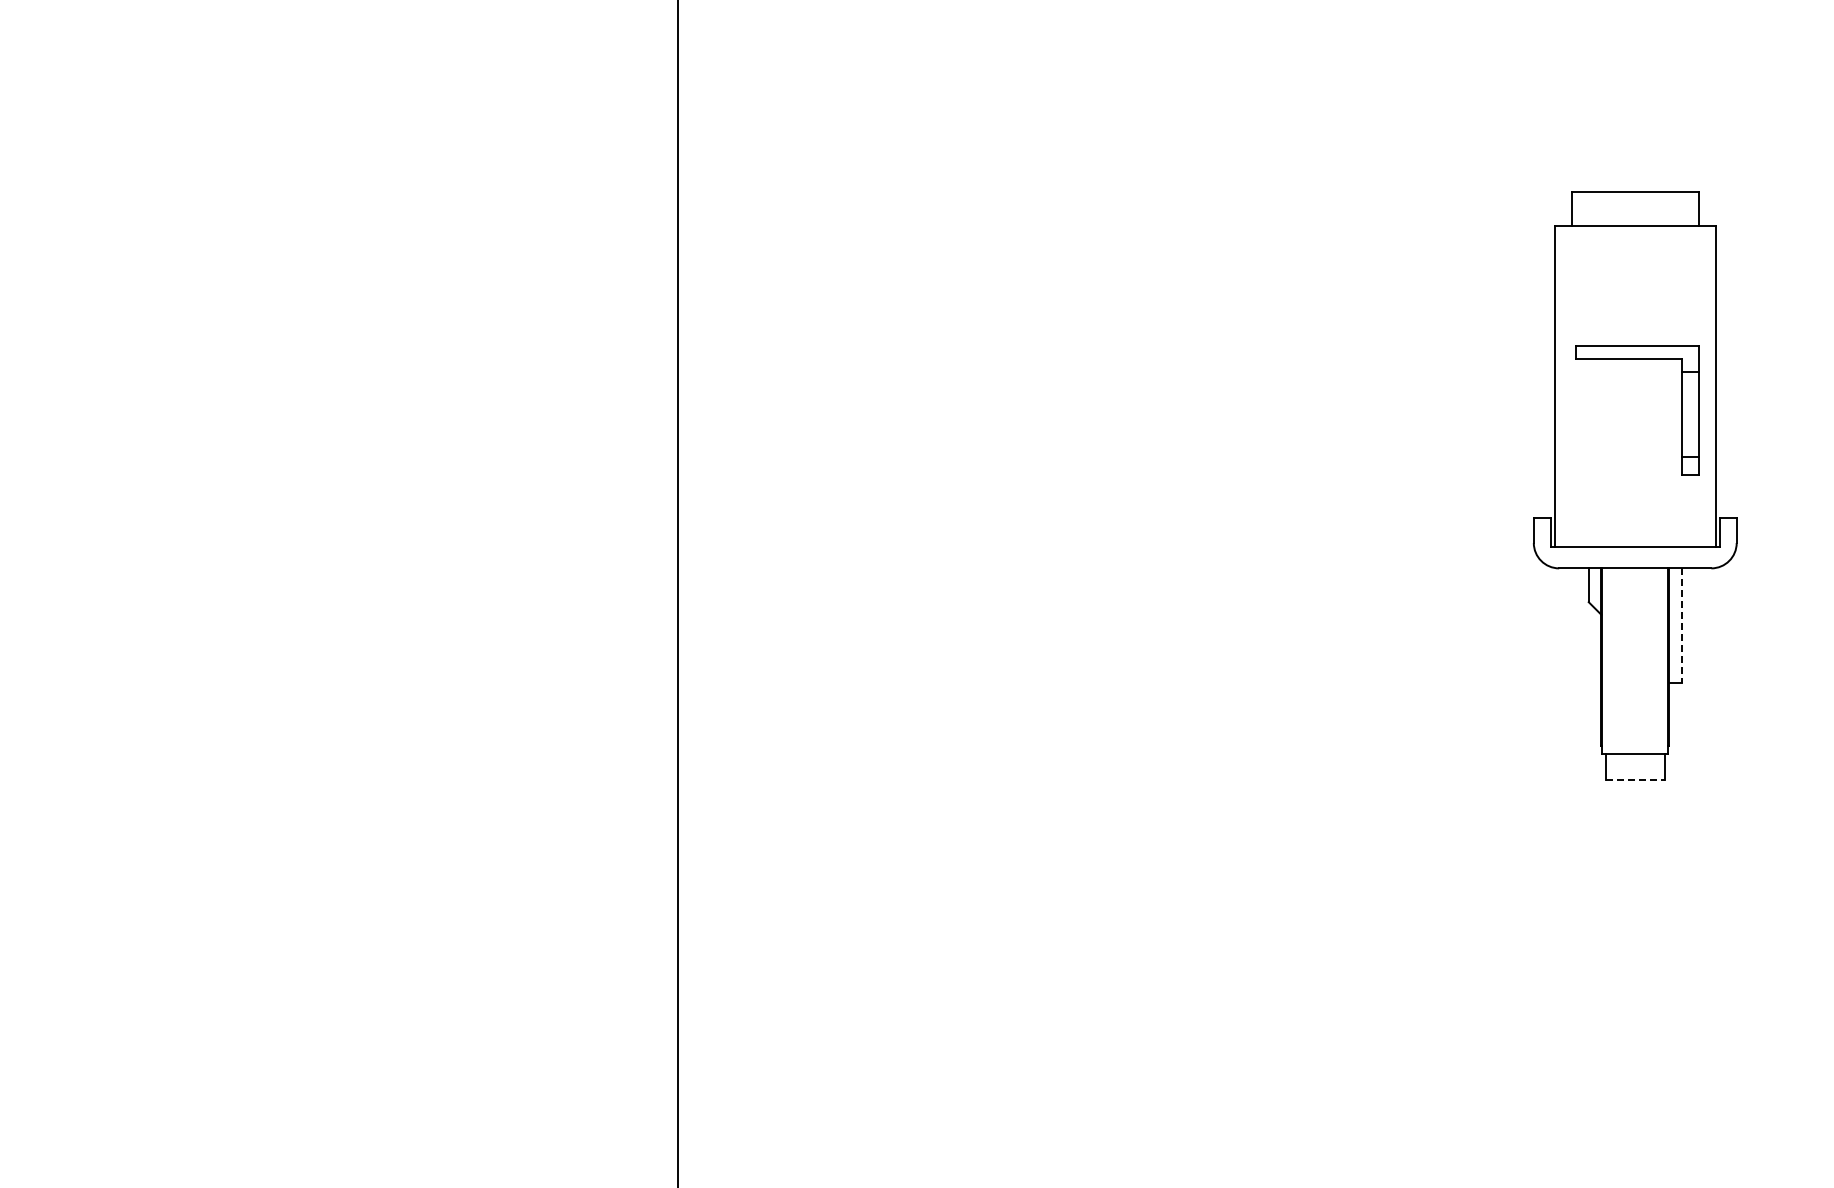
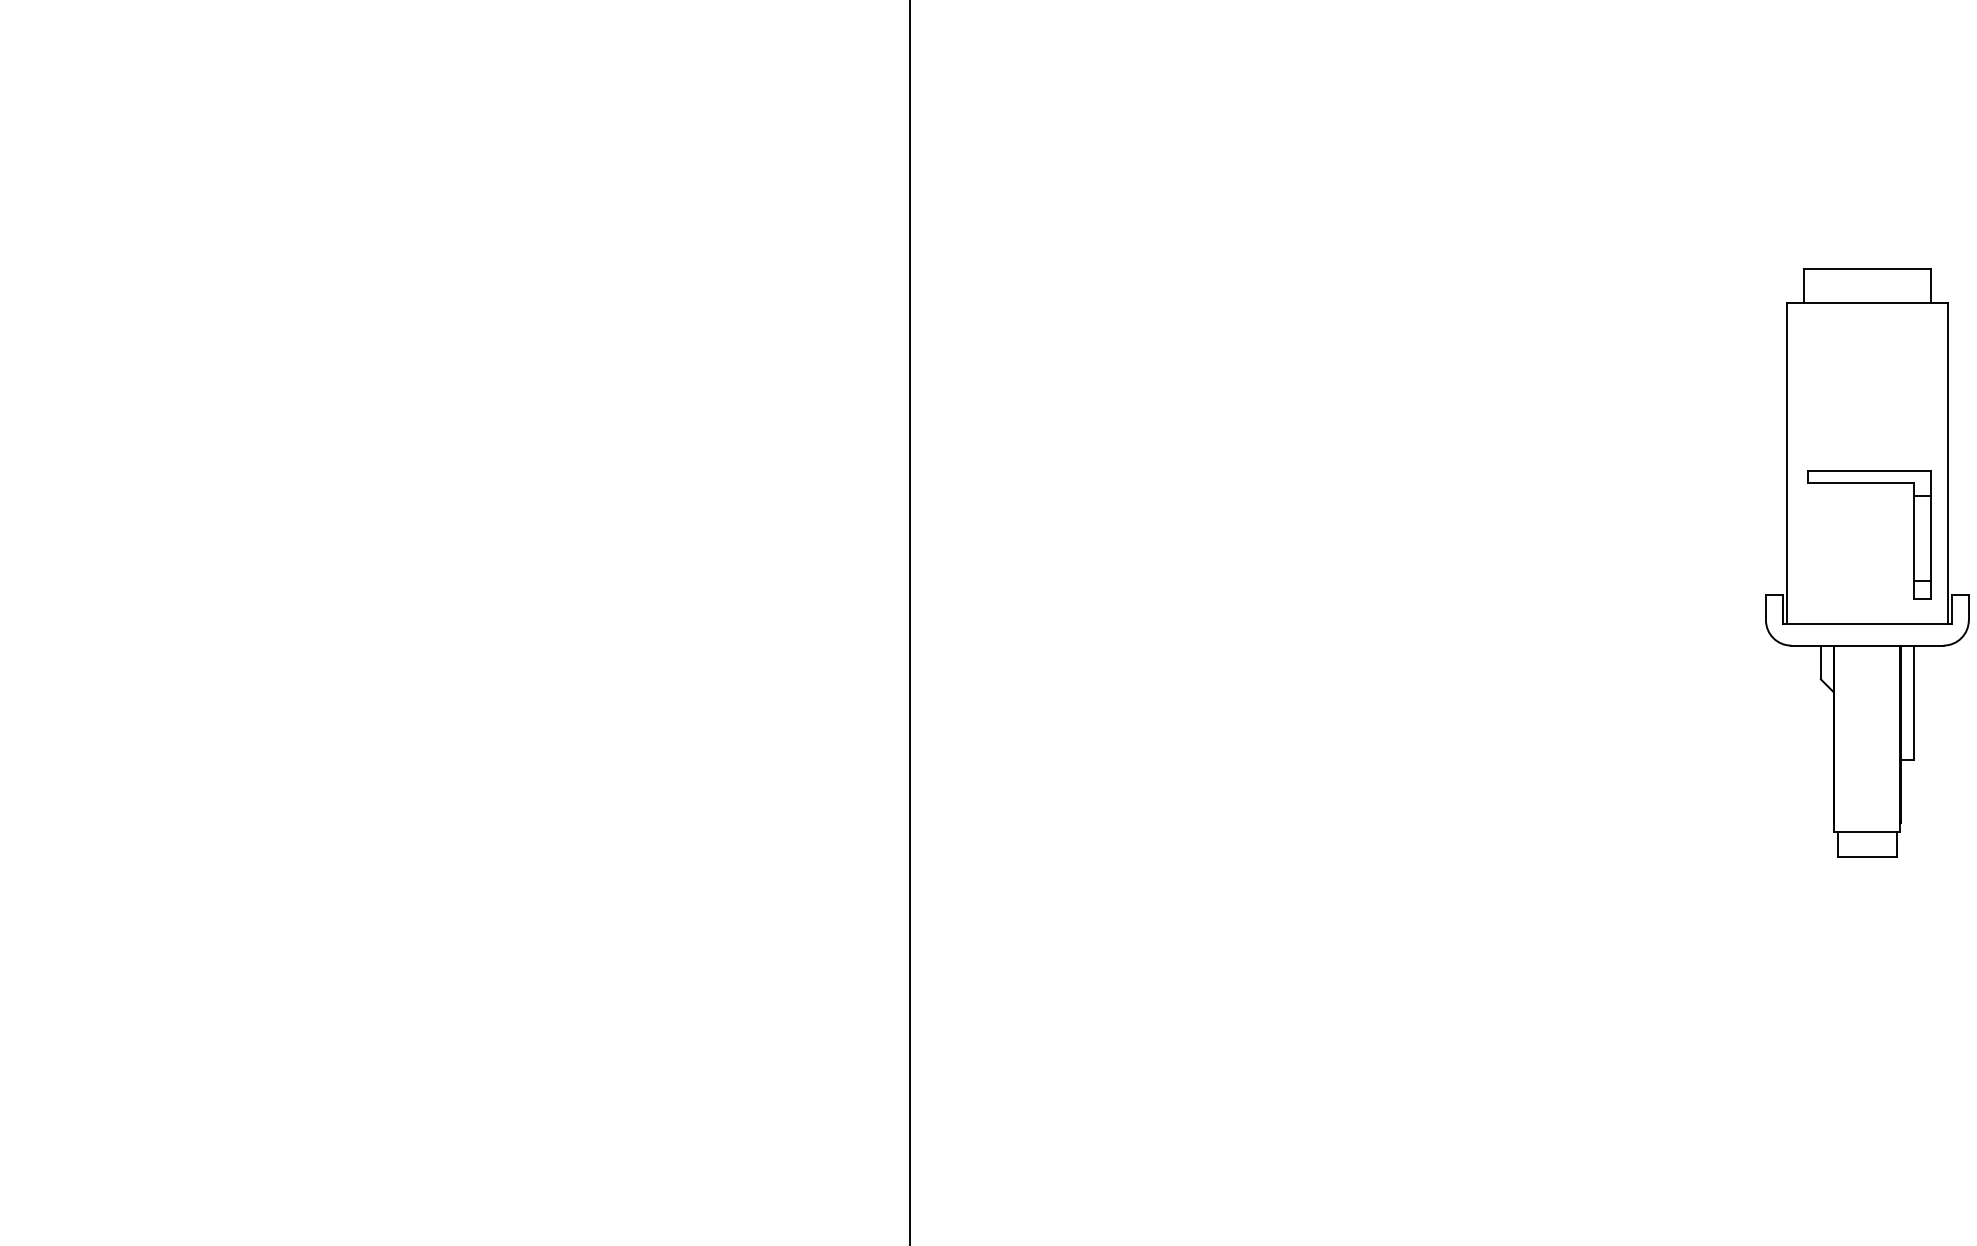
part: (1681, 410) -> (1913, 534), moved
line: (1681, 626) -> (1913, 703), dashed -> solid
line: (1635, 779) -> (1867, 856), dashed -> solid

